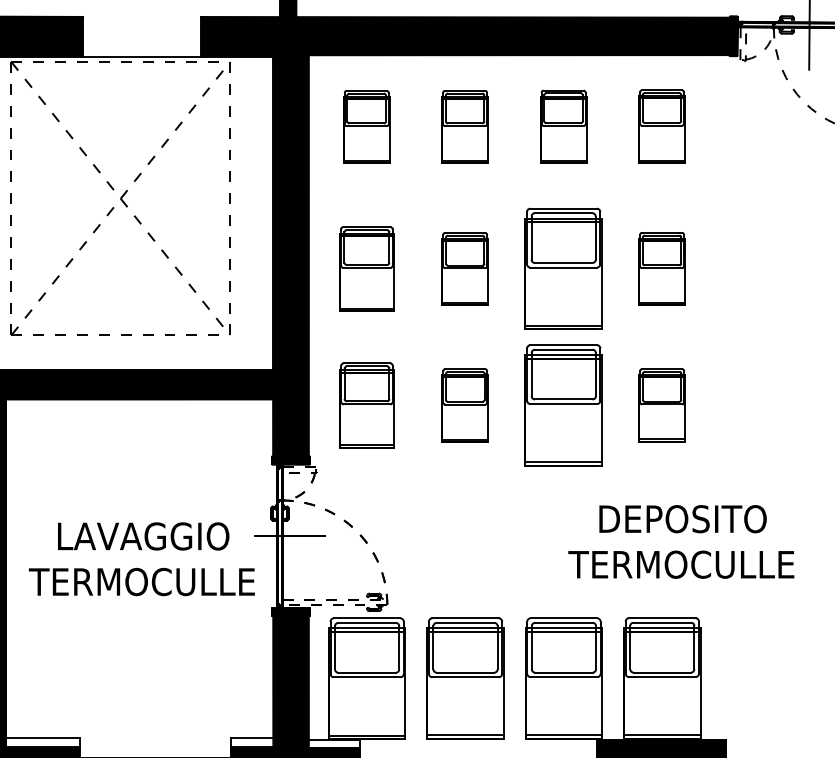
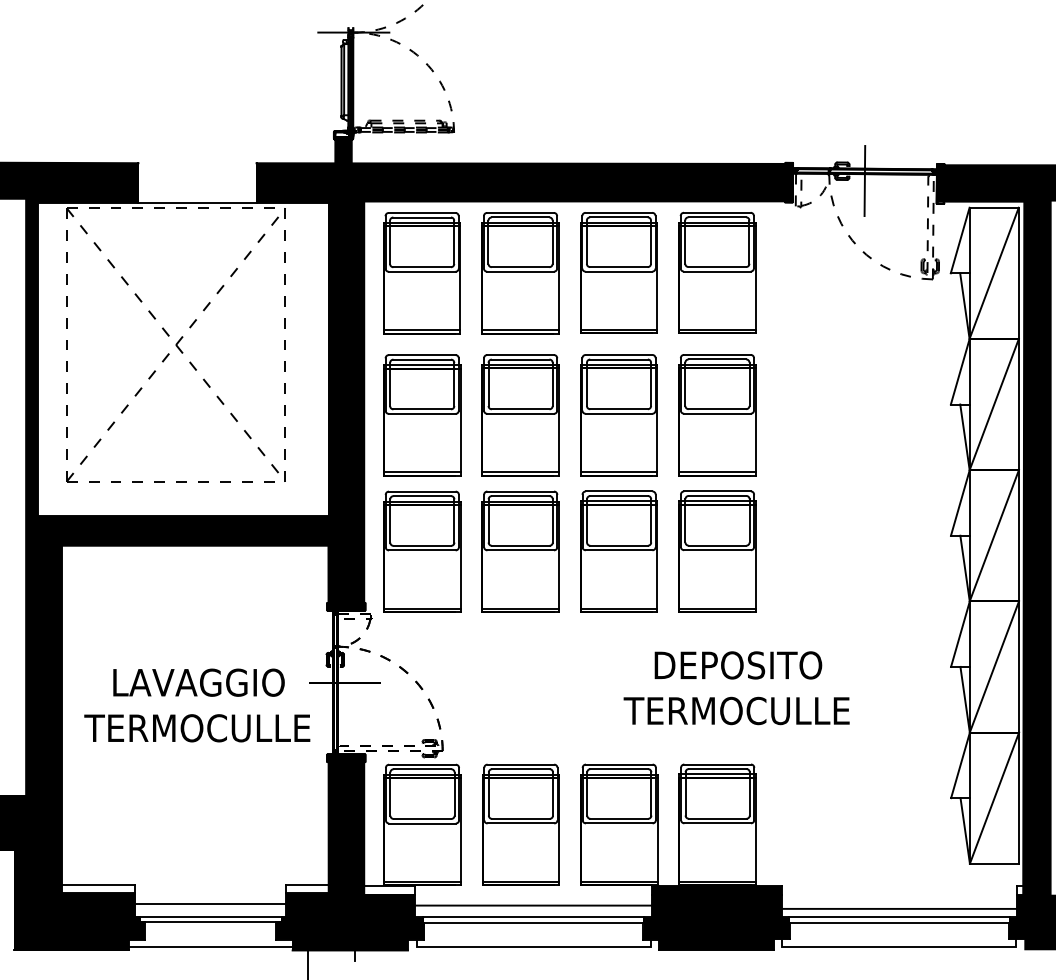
part: (563, 126) -> (618, 272), size x1.67
part: (662, 126) -> (717, 272), size x1.67
part: (366, 127) -> (421, 273), size x1.67
part: (465, 127) -> (520, 273), size x1.67
part: (367, 269) -> (422, 415), size x1.43
part: (465, 269) -> (520, 415), size x1.67
part: (662, 269) -> (717, 415), size x1.67
part: (367, 405) -> (422, 551), size x1.43
part: (465, 405) -> (520, 551), size x1.67
part: (662, 405) -> (717, 551), size x1.67

